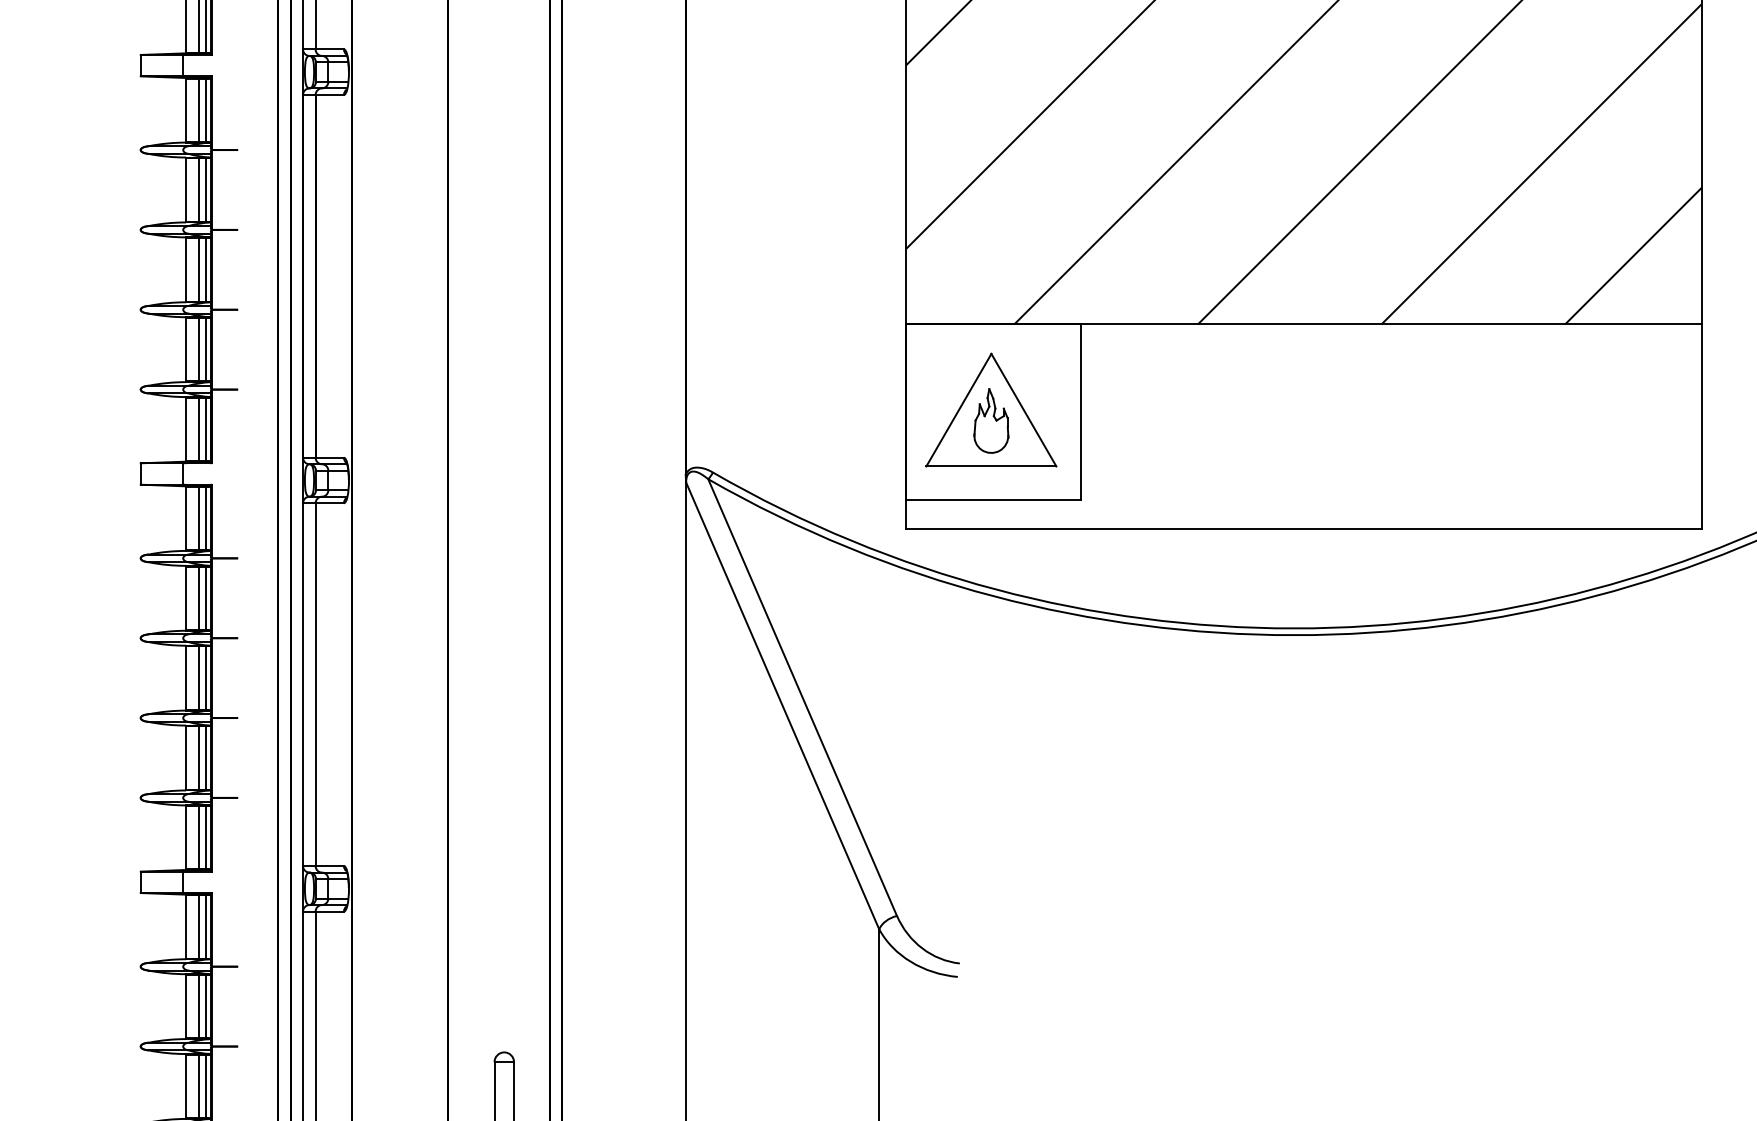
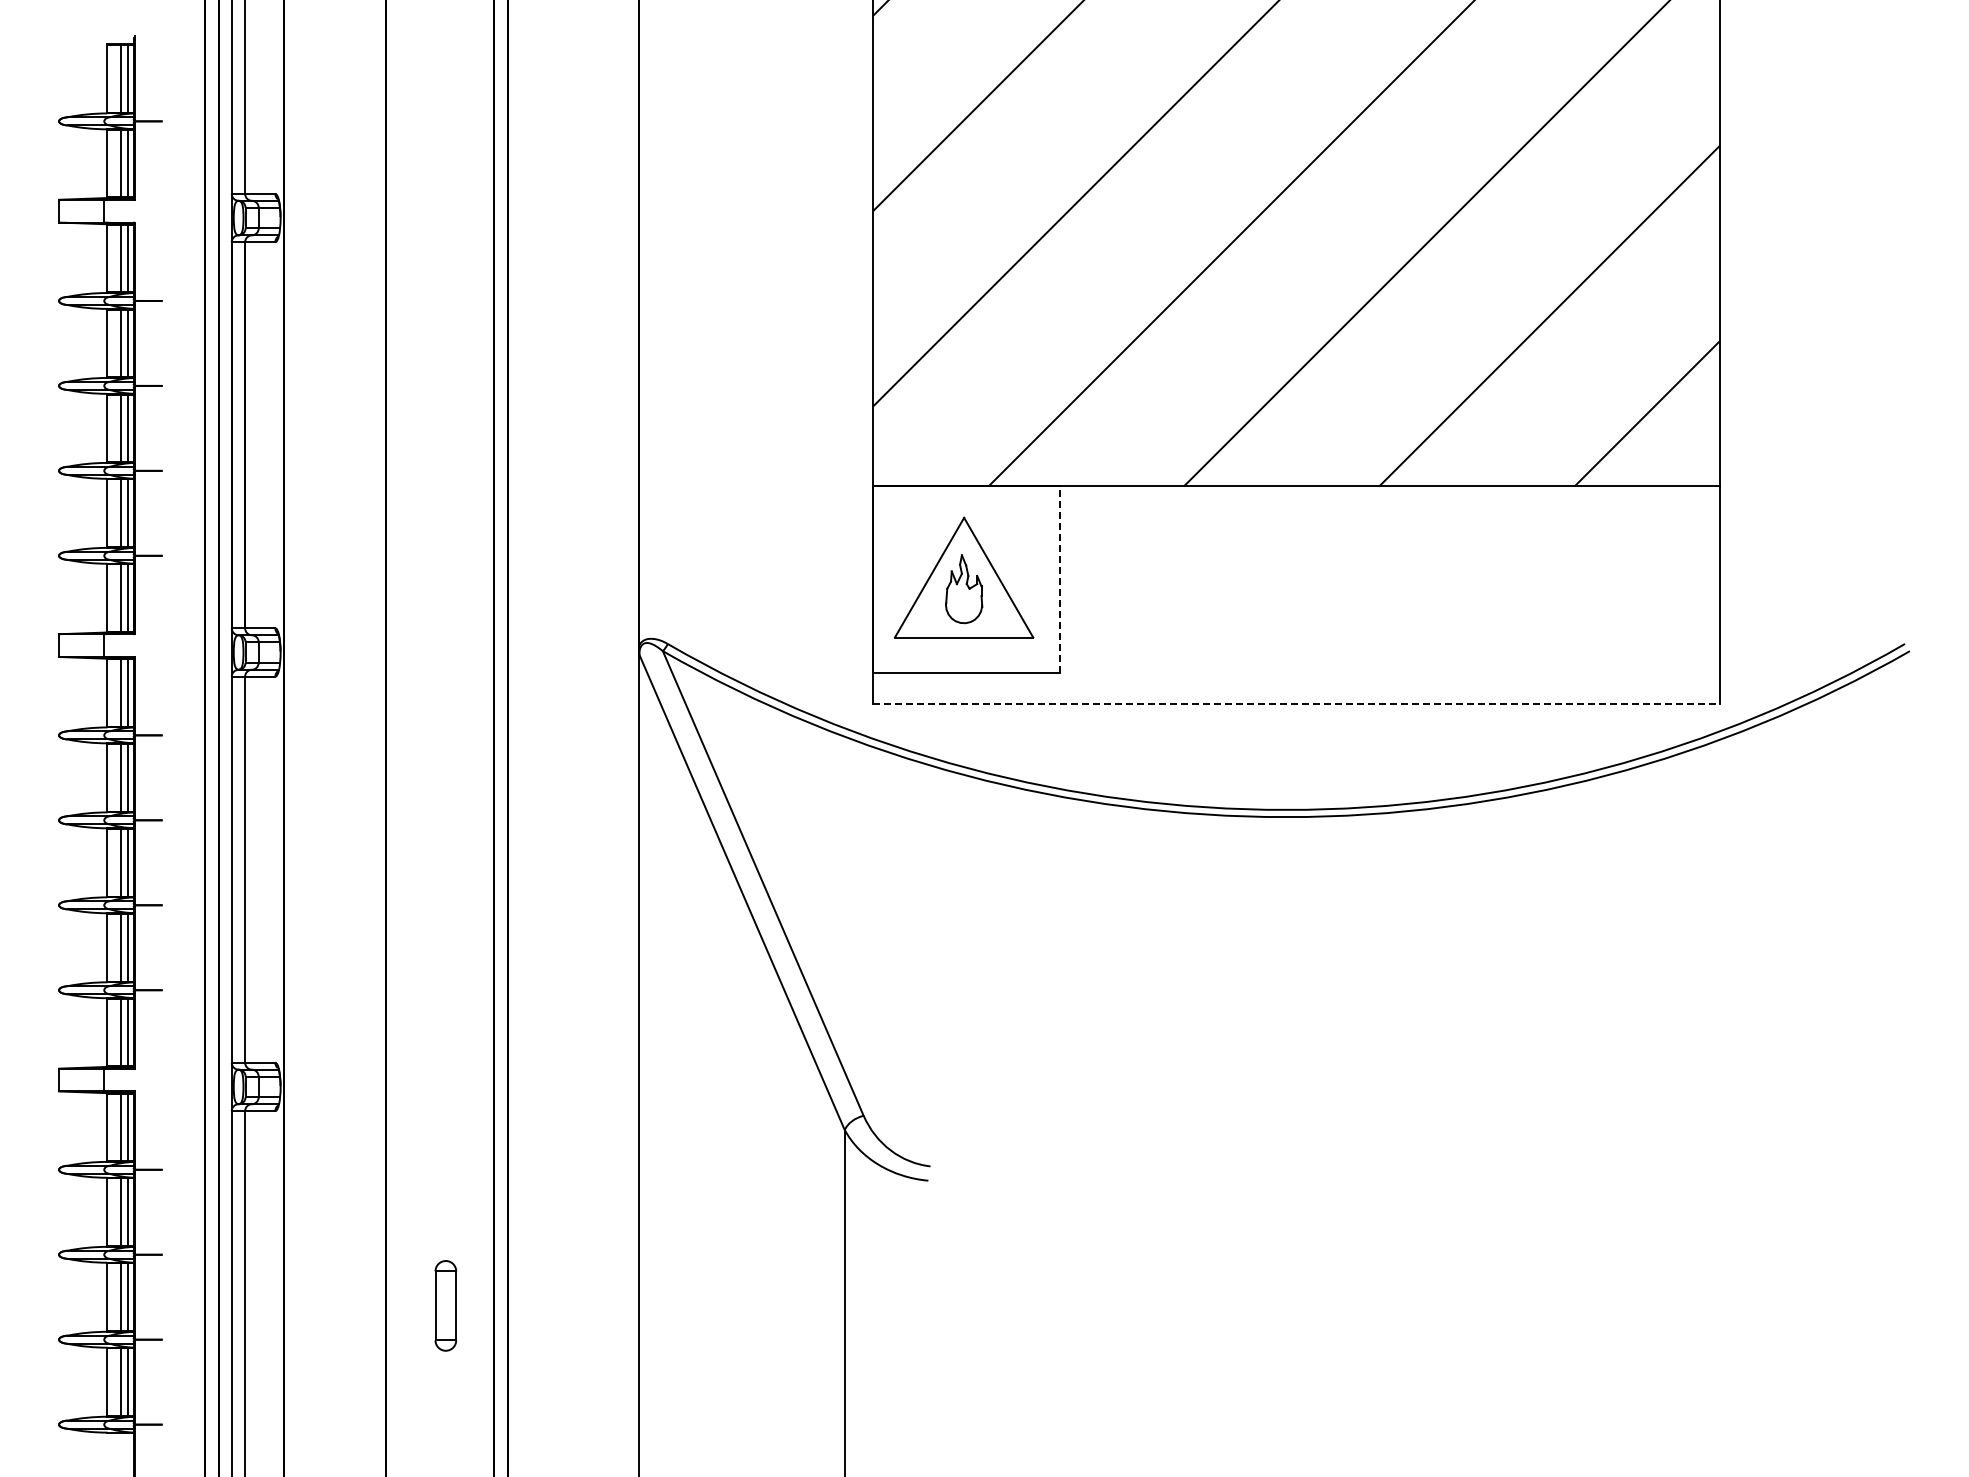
line: (1081, 411) -> (1059, 579), solid -> dashed
line: (1304, 528) -> (1297, 703), solid -> dashed

